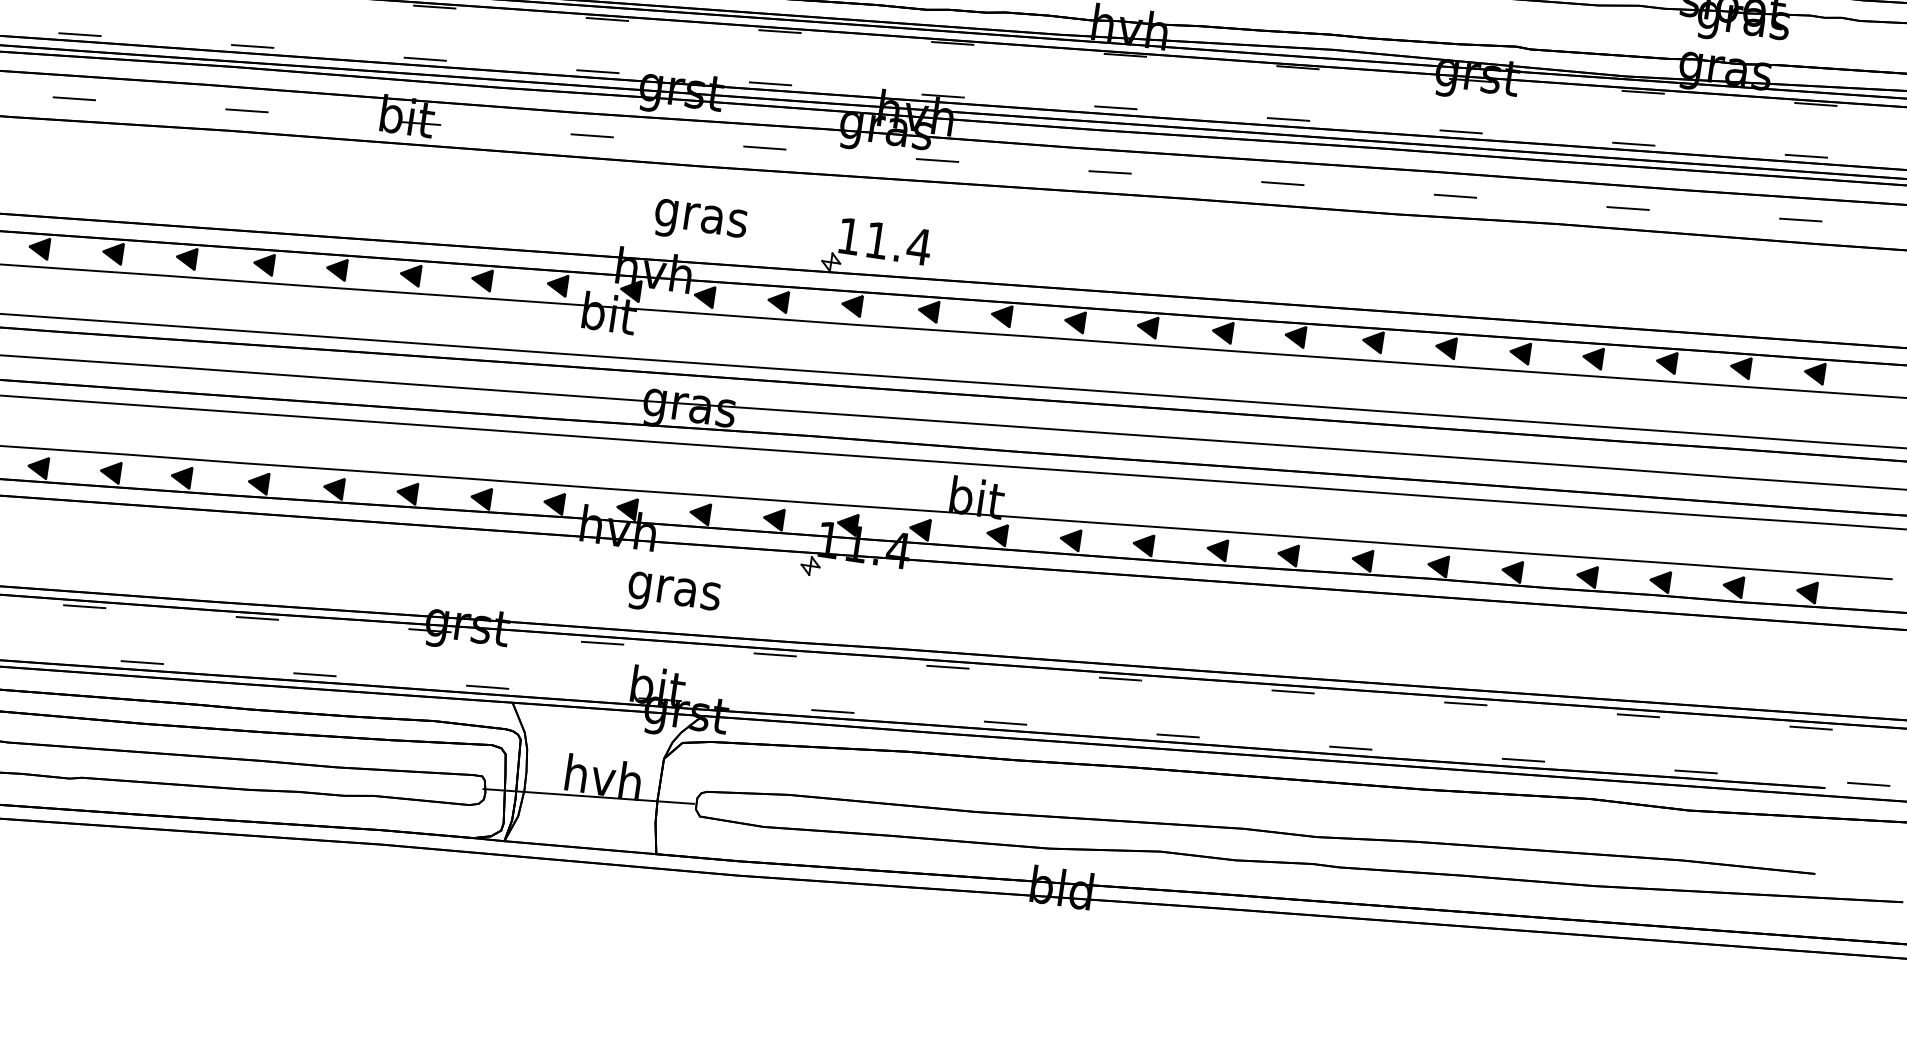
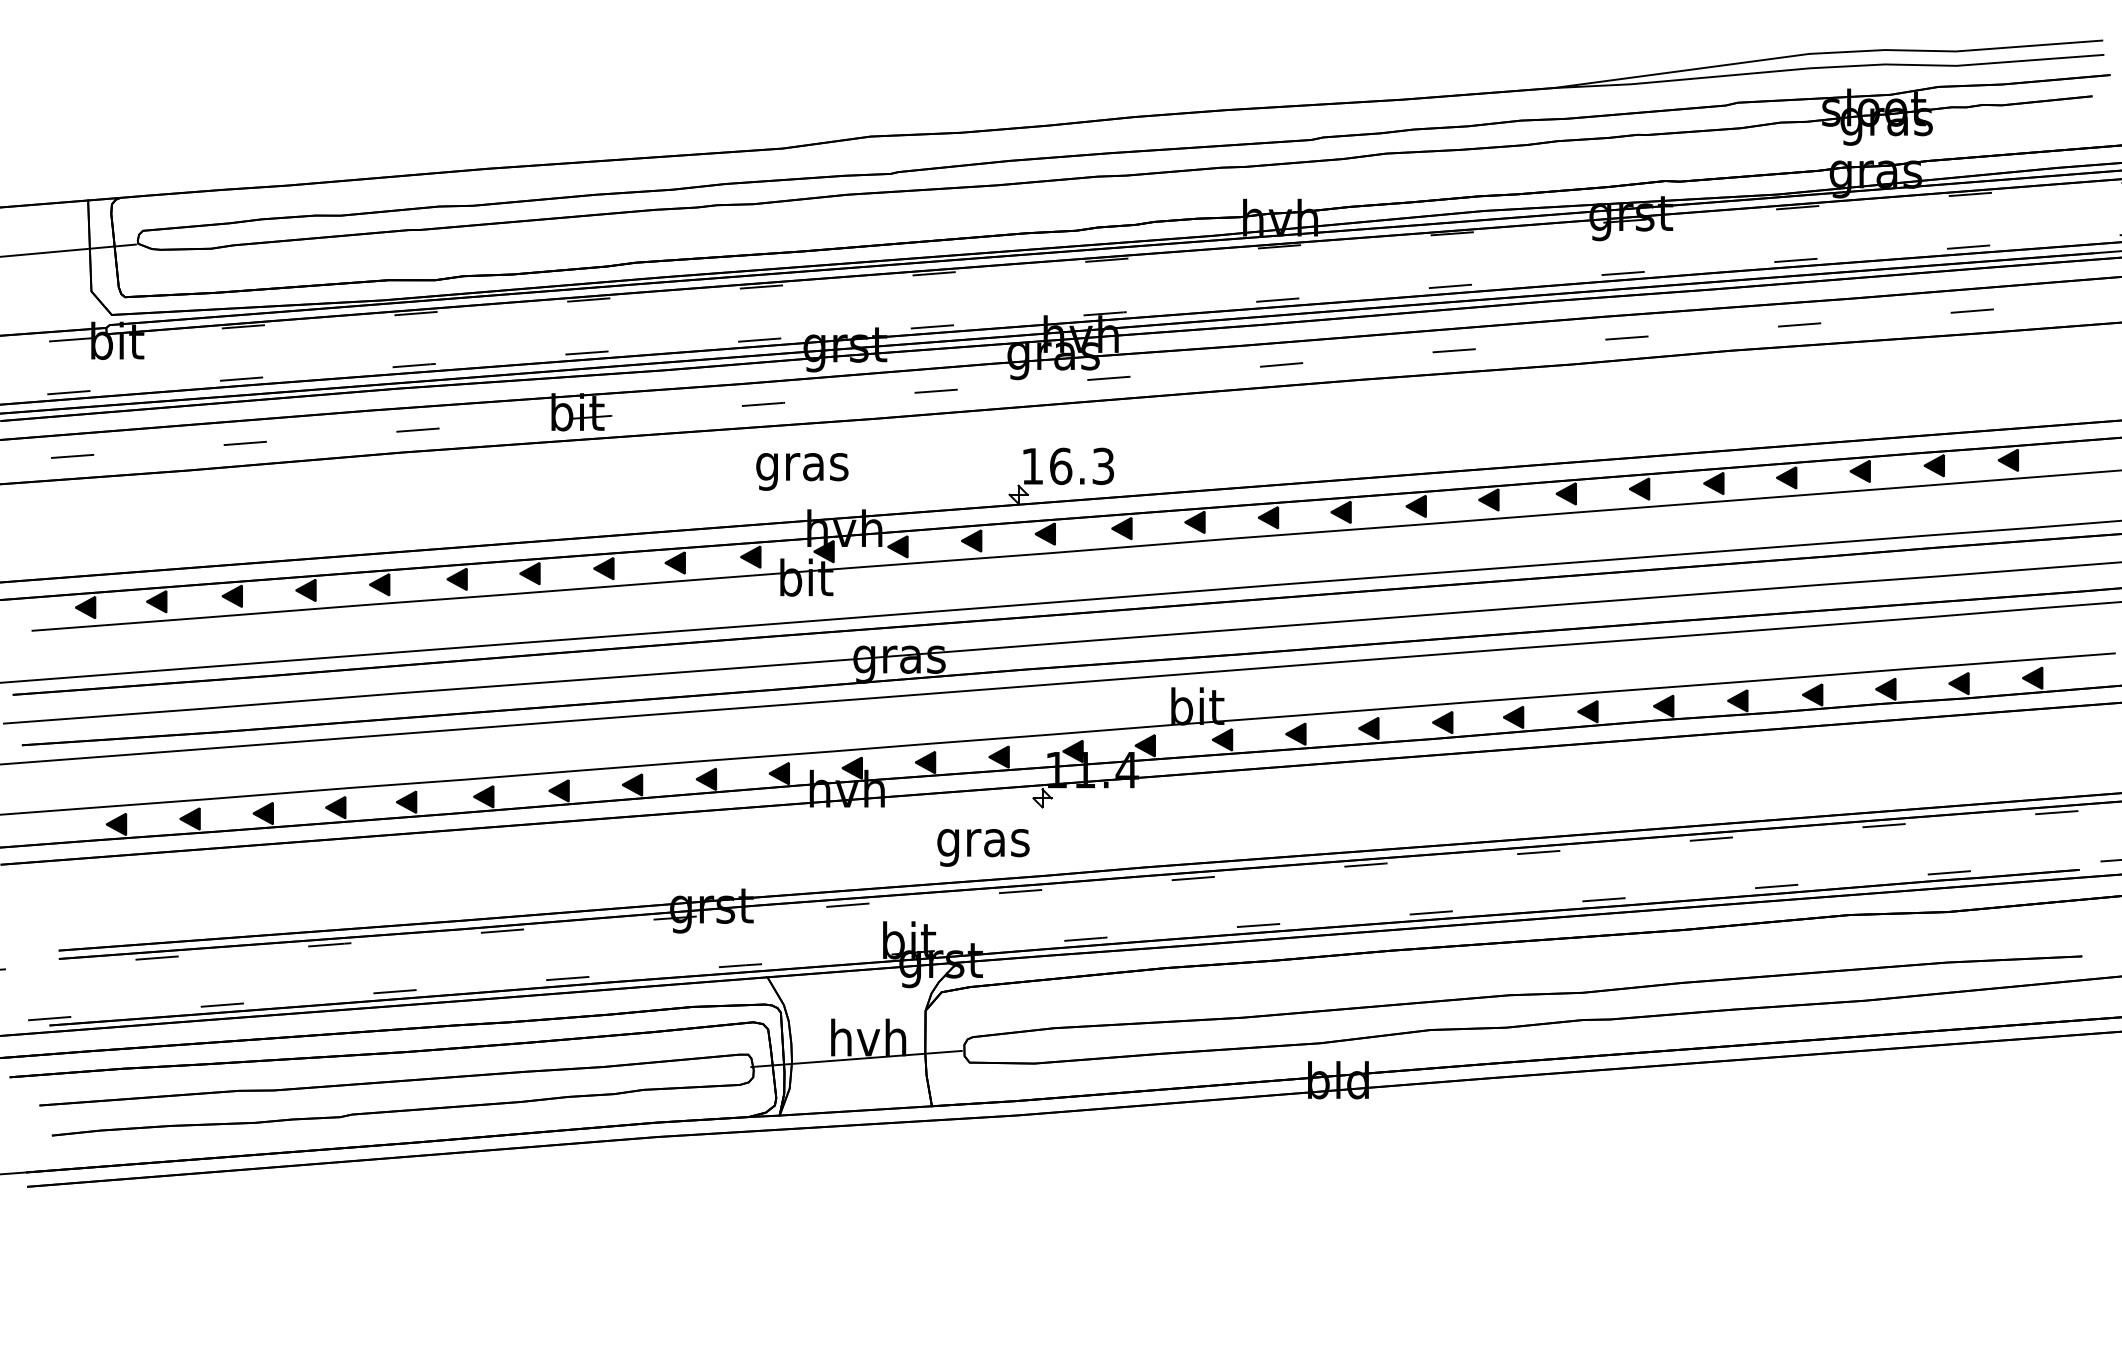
text: (700, 222) -> (802, 471), moved
text: (898, 243) -> (1082, 466), 11.4 -> 16.3
text: (673, 595) -> (983, 847), moved

